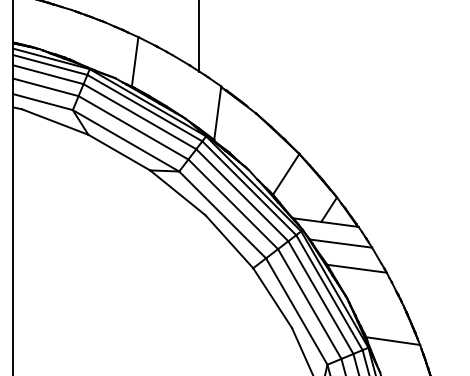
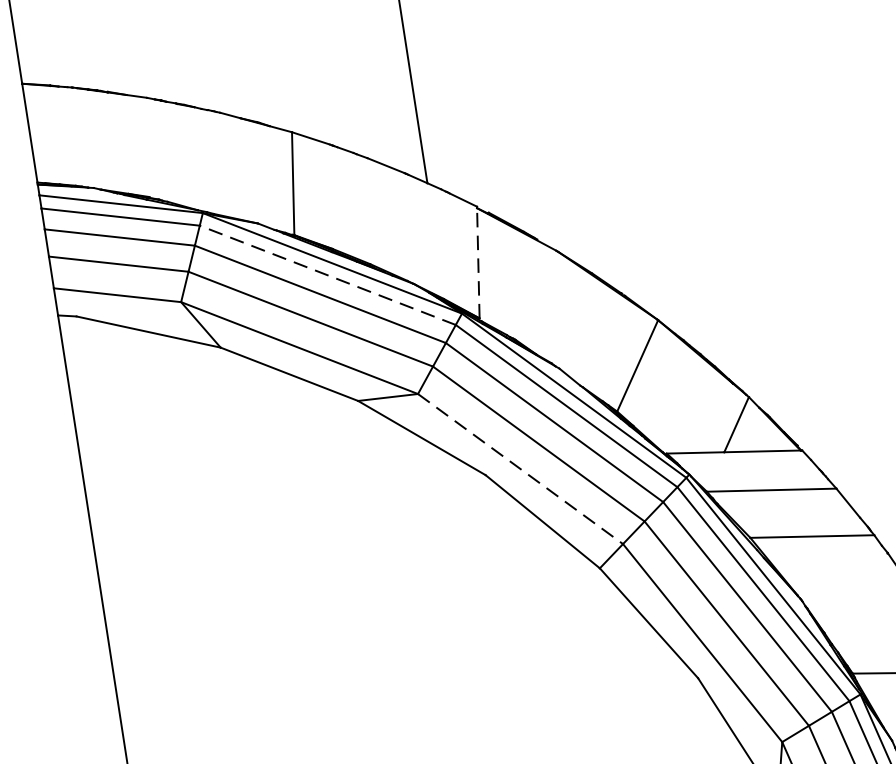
line: (144, 107) -> (326, 274), solid -> dashed
line: (217, 113) -> (477, 263), solid -> dashed
line: (223, 215) -> (522, 469), solid -> dashed

